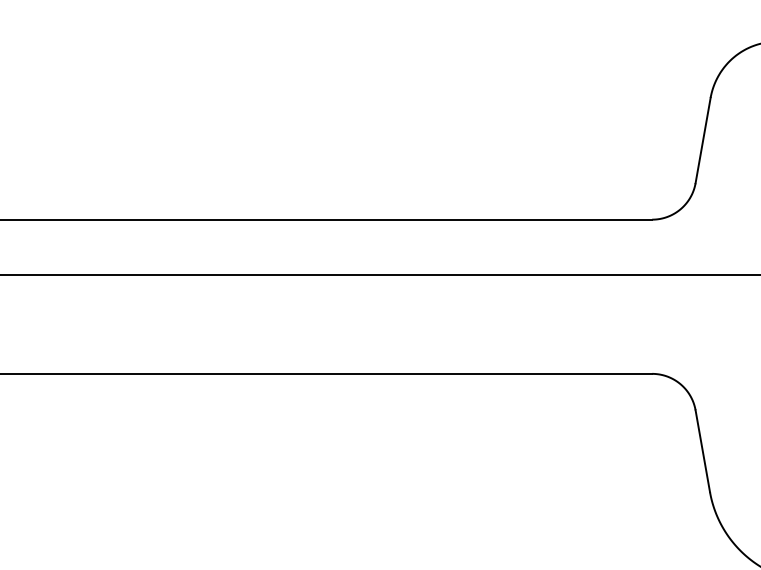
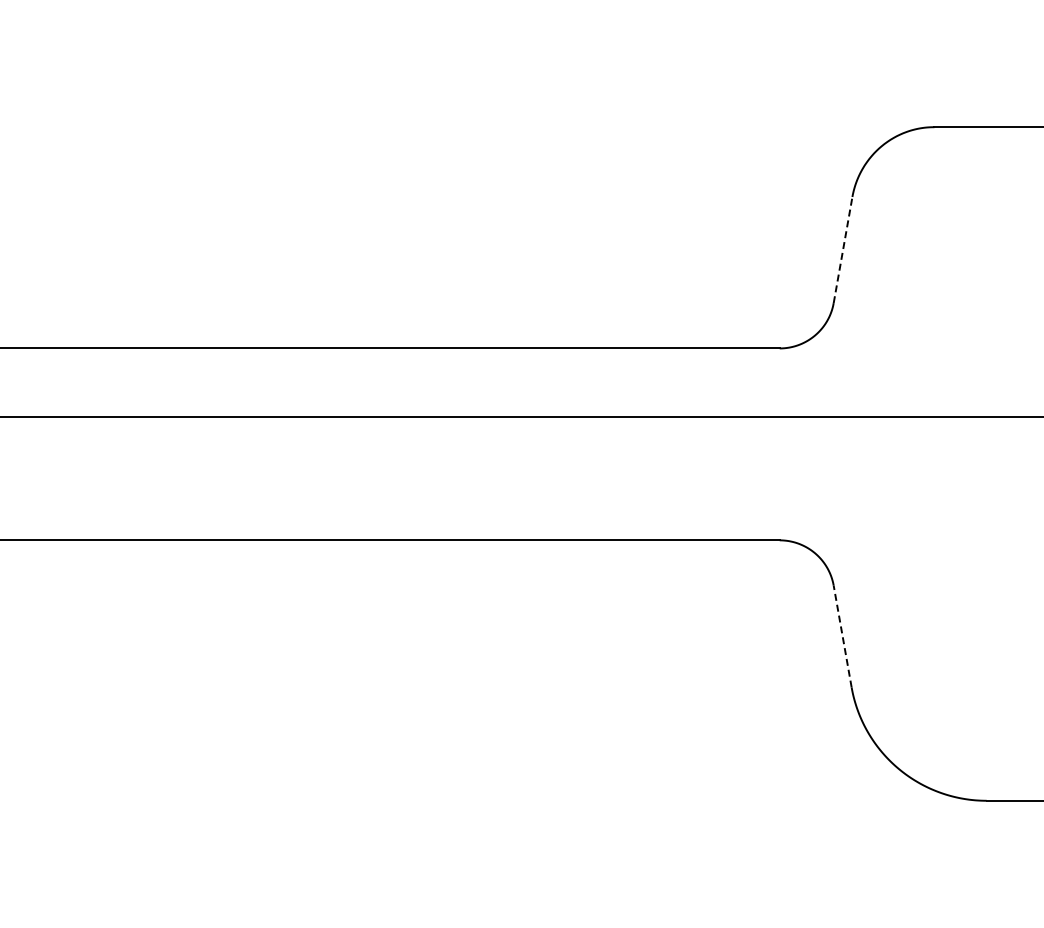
line: (703, 140) -> (843, 250), solid -> dashed
line: (702, 451) -> (842, 636), solid -> dashed

